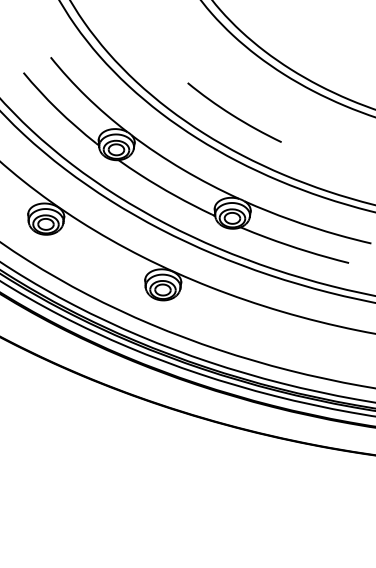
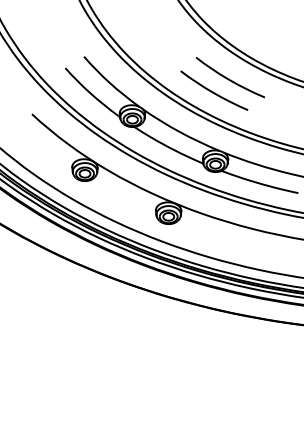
curve: (256, 96) -> (229, 78), added

